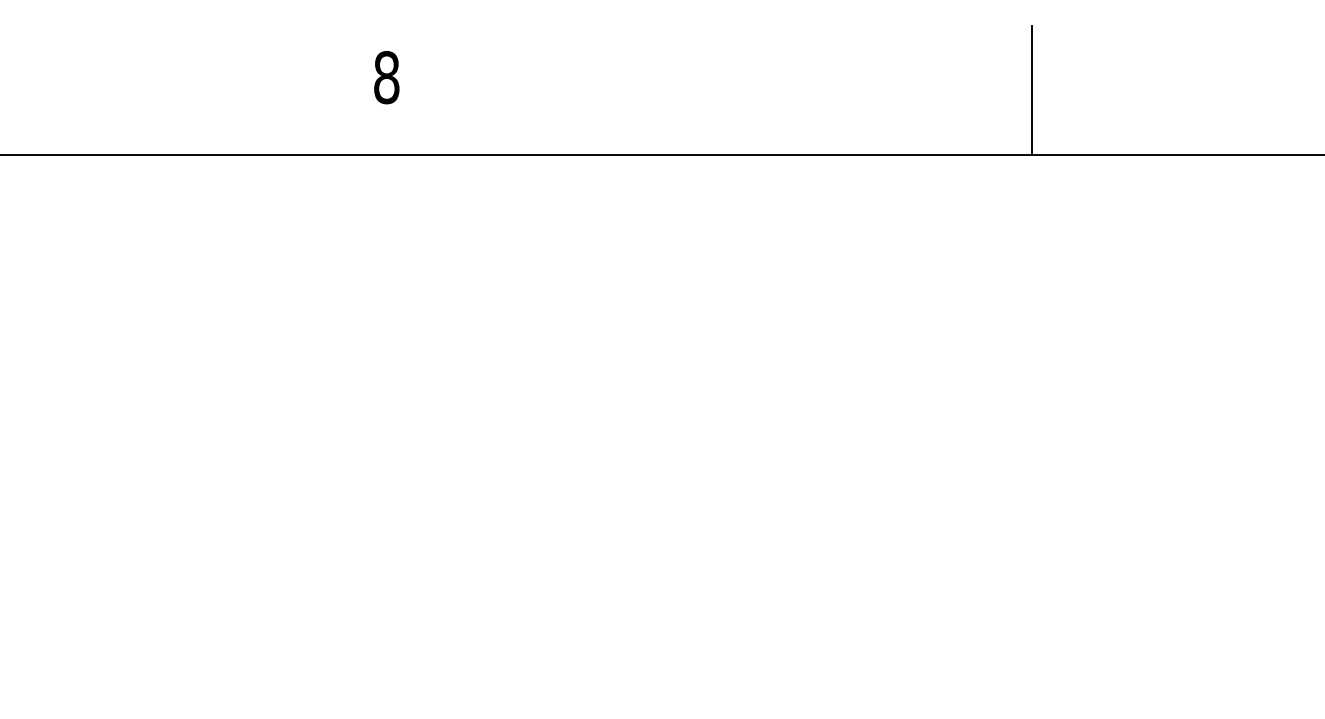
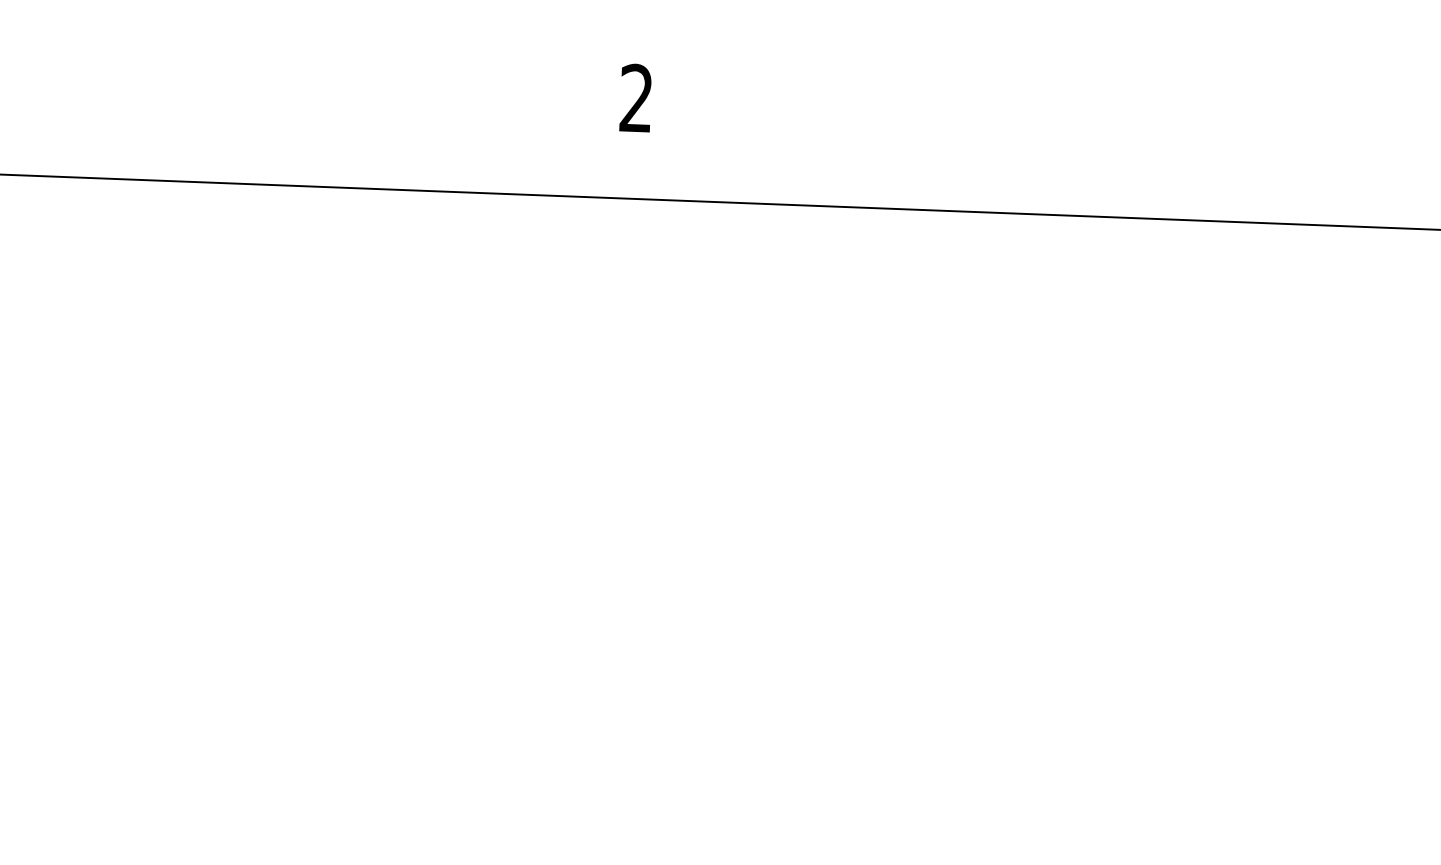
text: (386, 77) -> (636, 98), 8 -> 2

